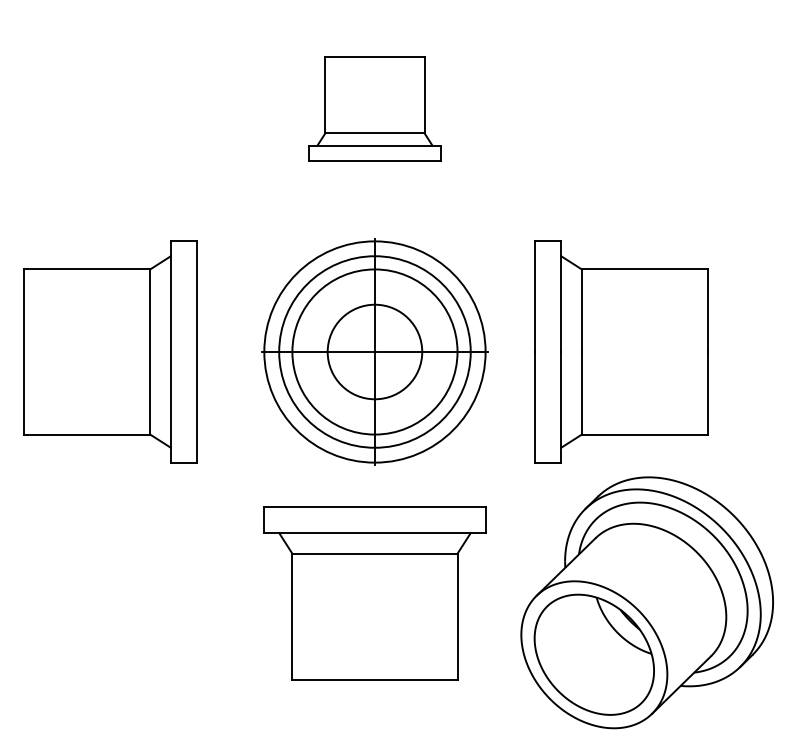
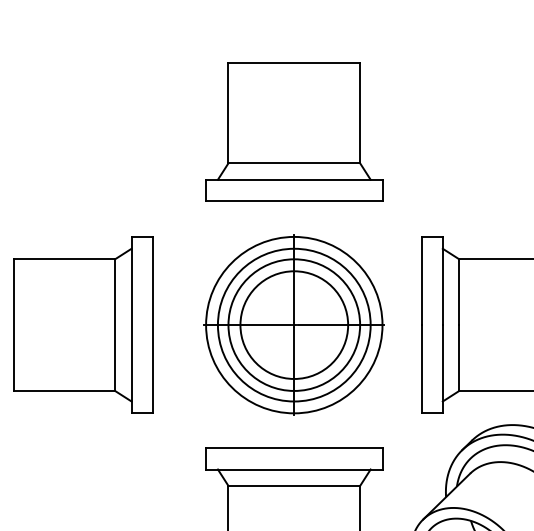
part: (374, 109) -> (293, 131), size x1.67
circle: (374, 351) -> (293, 324), size x1.43

